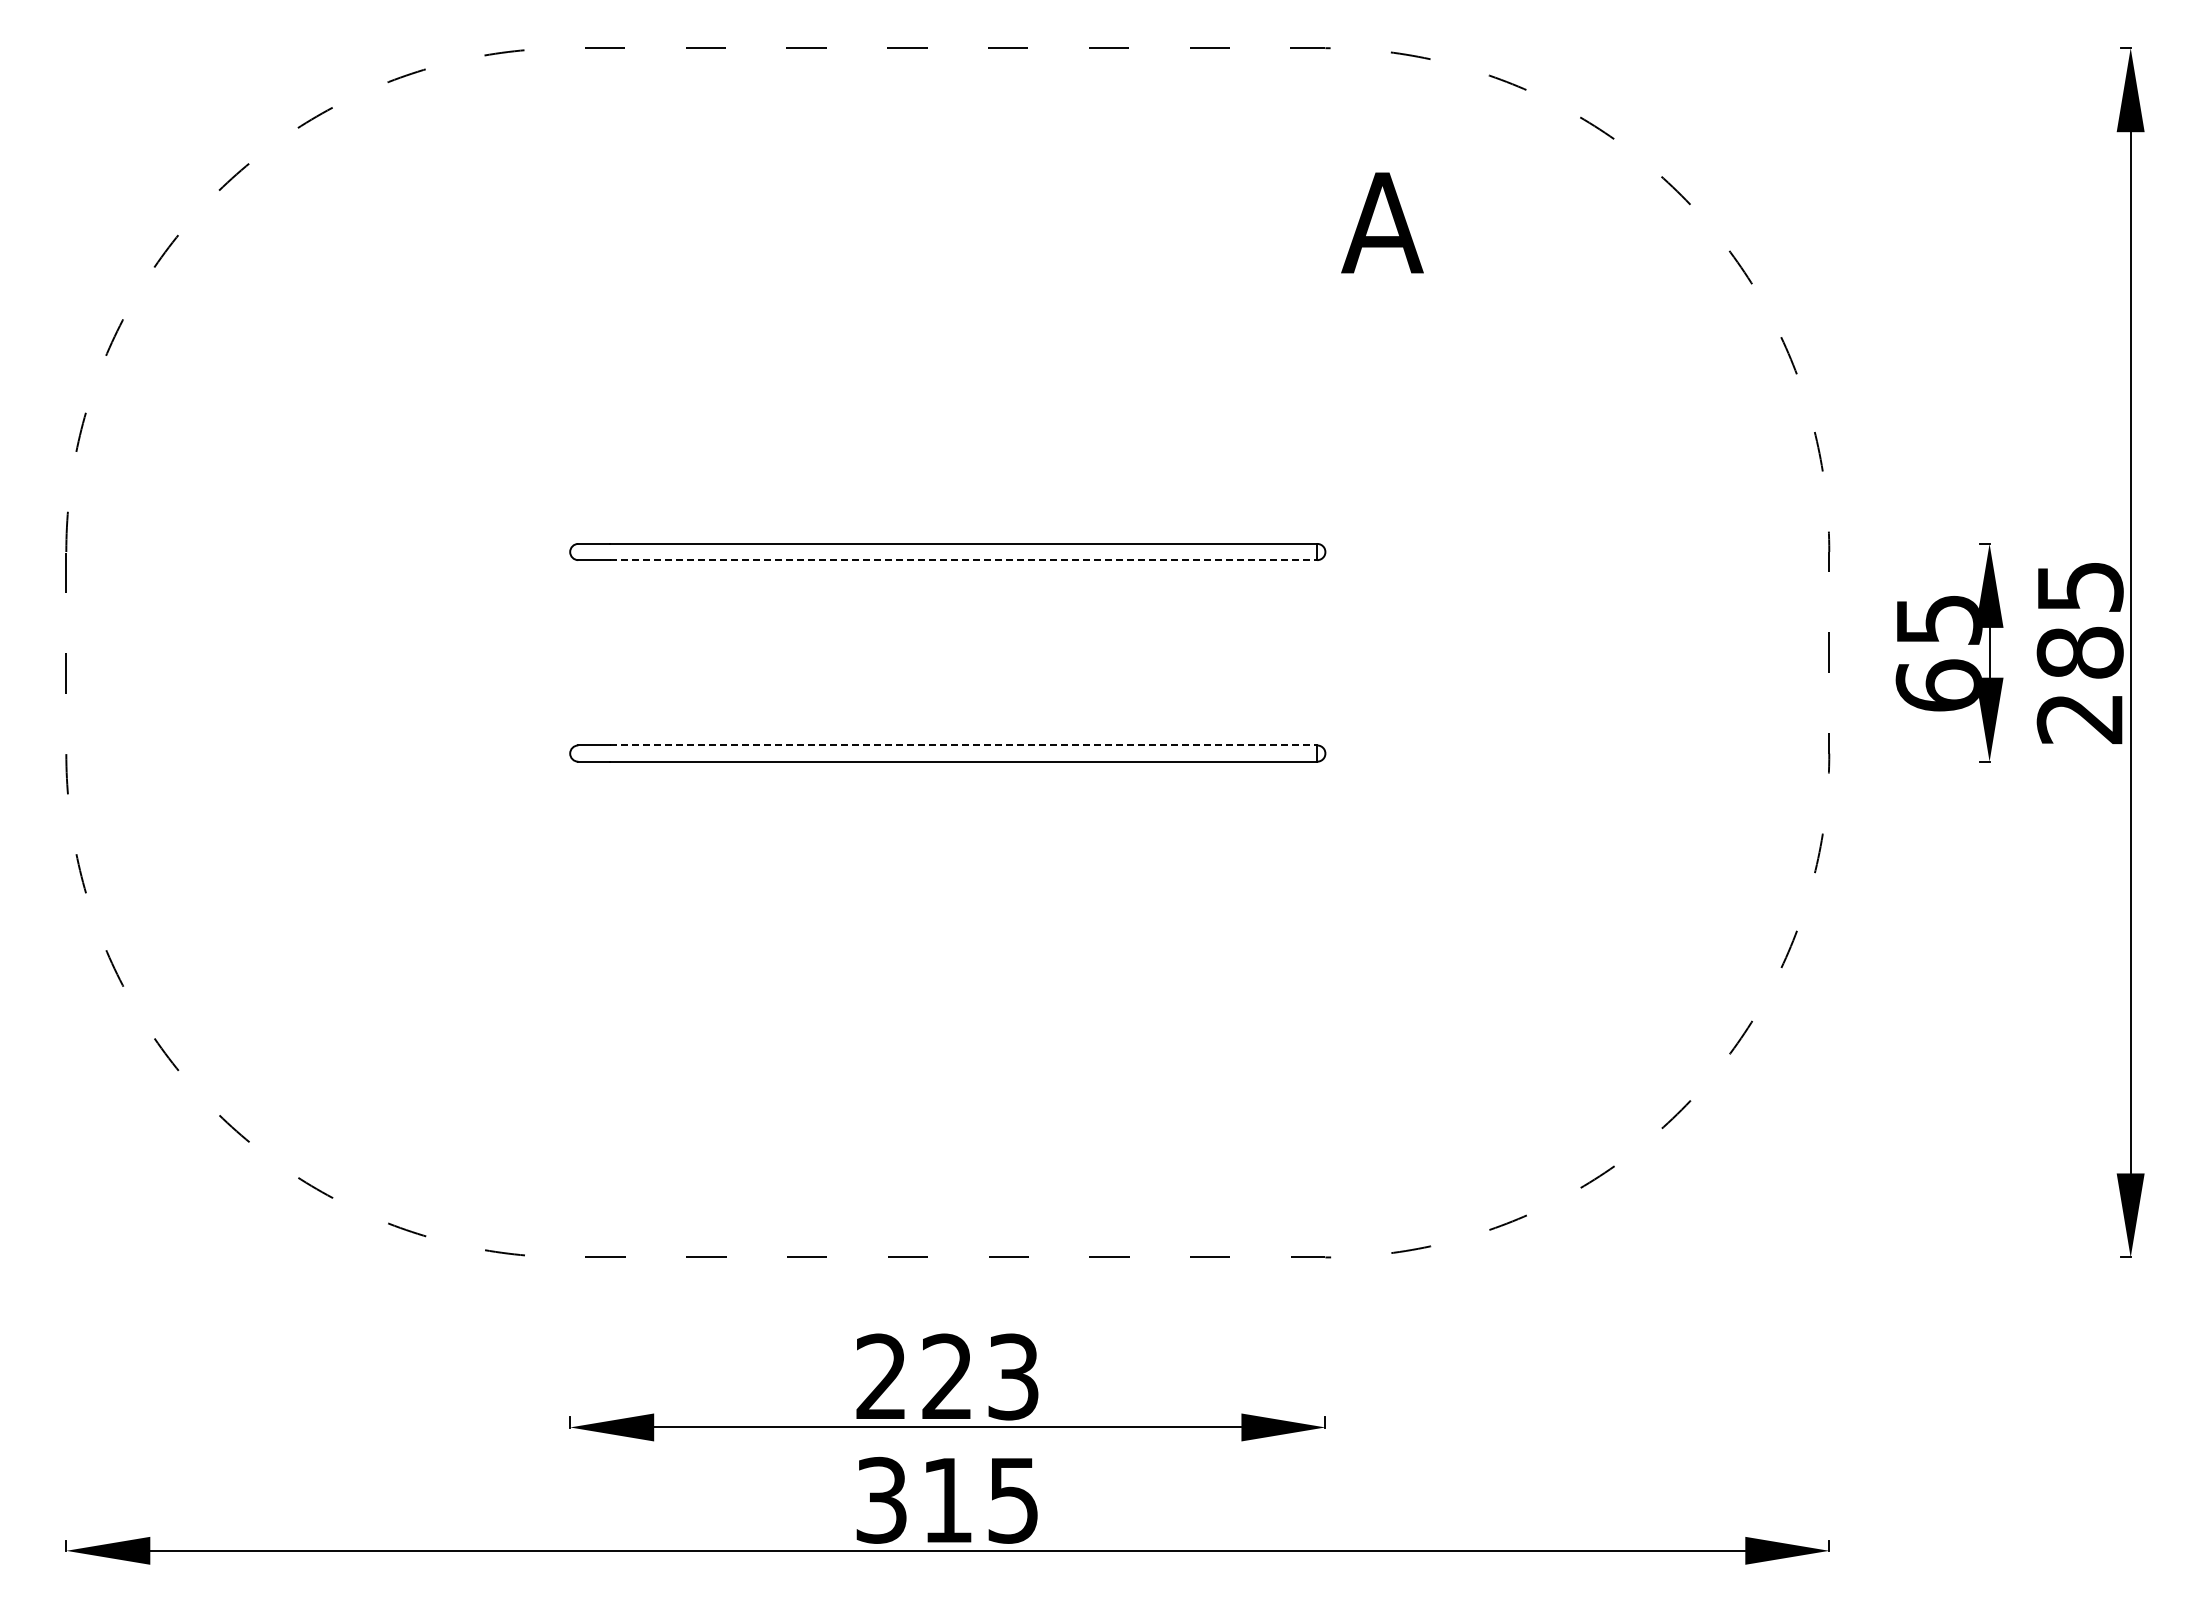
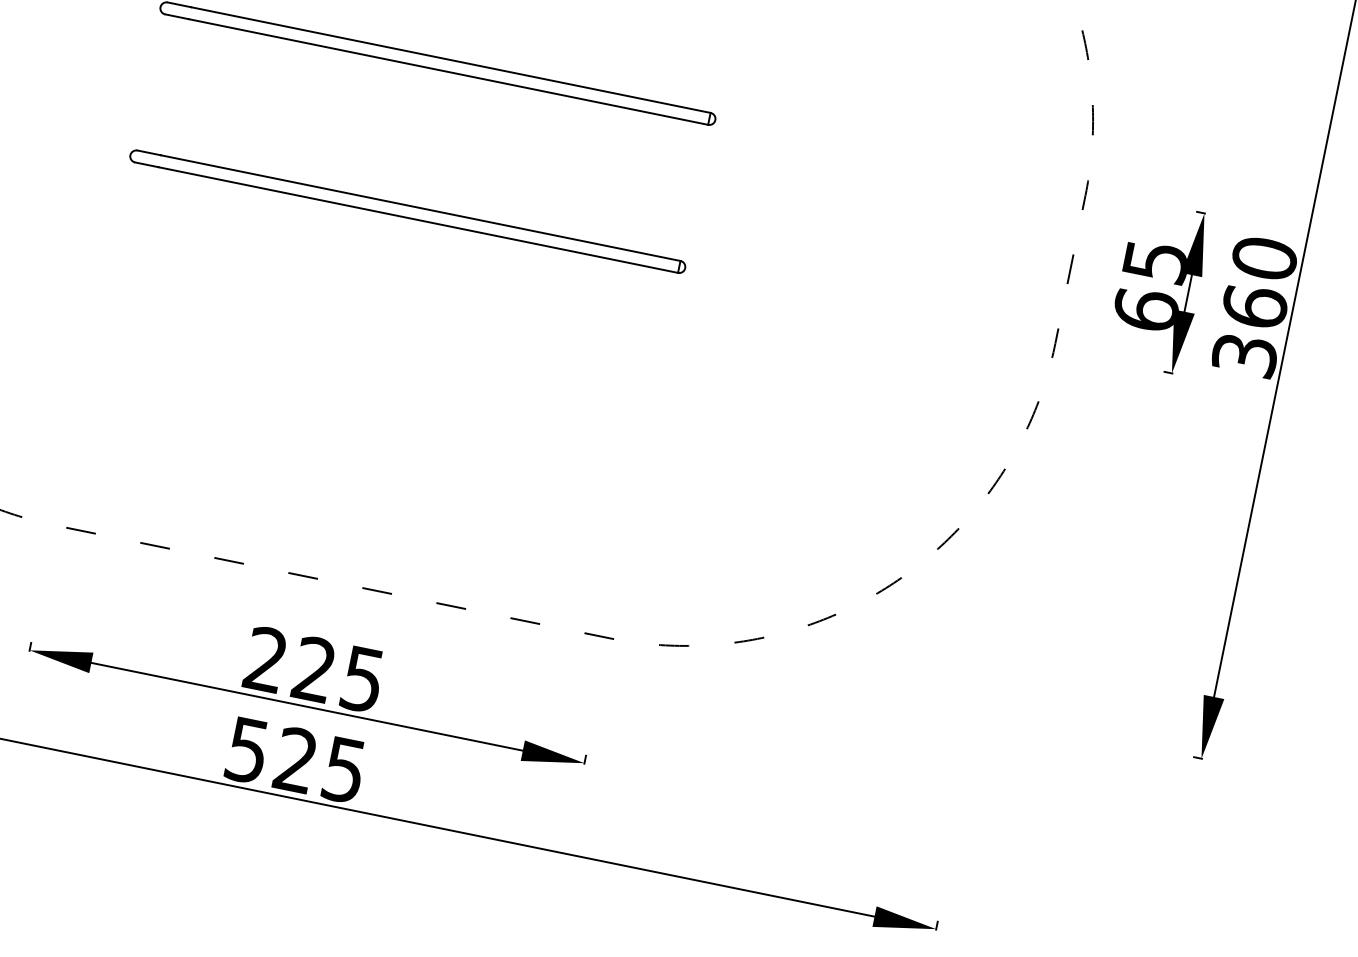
line: (963, 560) -> (448, 72), dashed -> solid
text: (2079, 652) -> (1254, 306), 285 -> 360
line: (963, 745) -> (420, 208), dashed -> solid
text: (1013, 1376) -> (362, 679), 223 -> 225
text: (913, 1499) -> (271, 754), 315 -> 525

